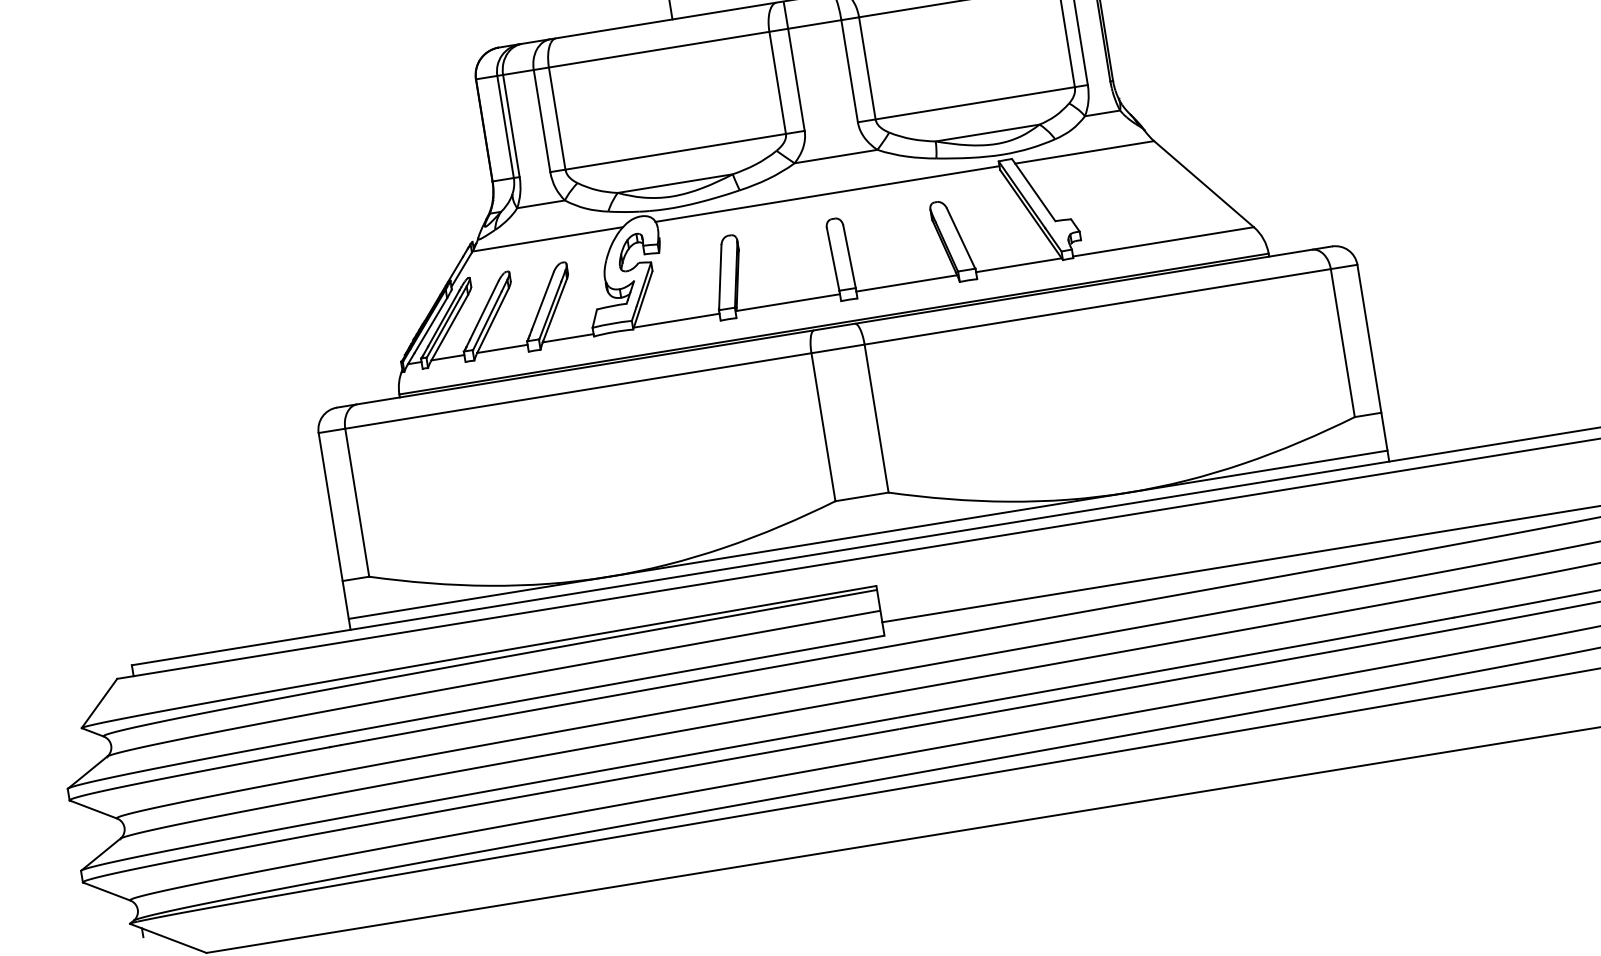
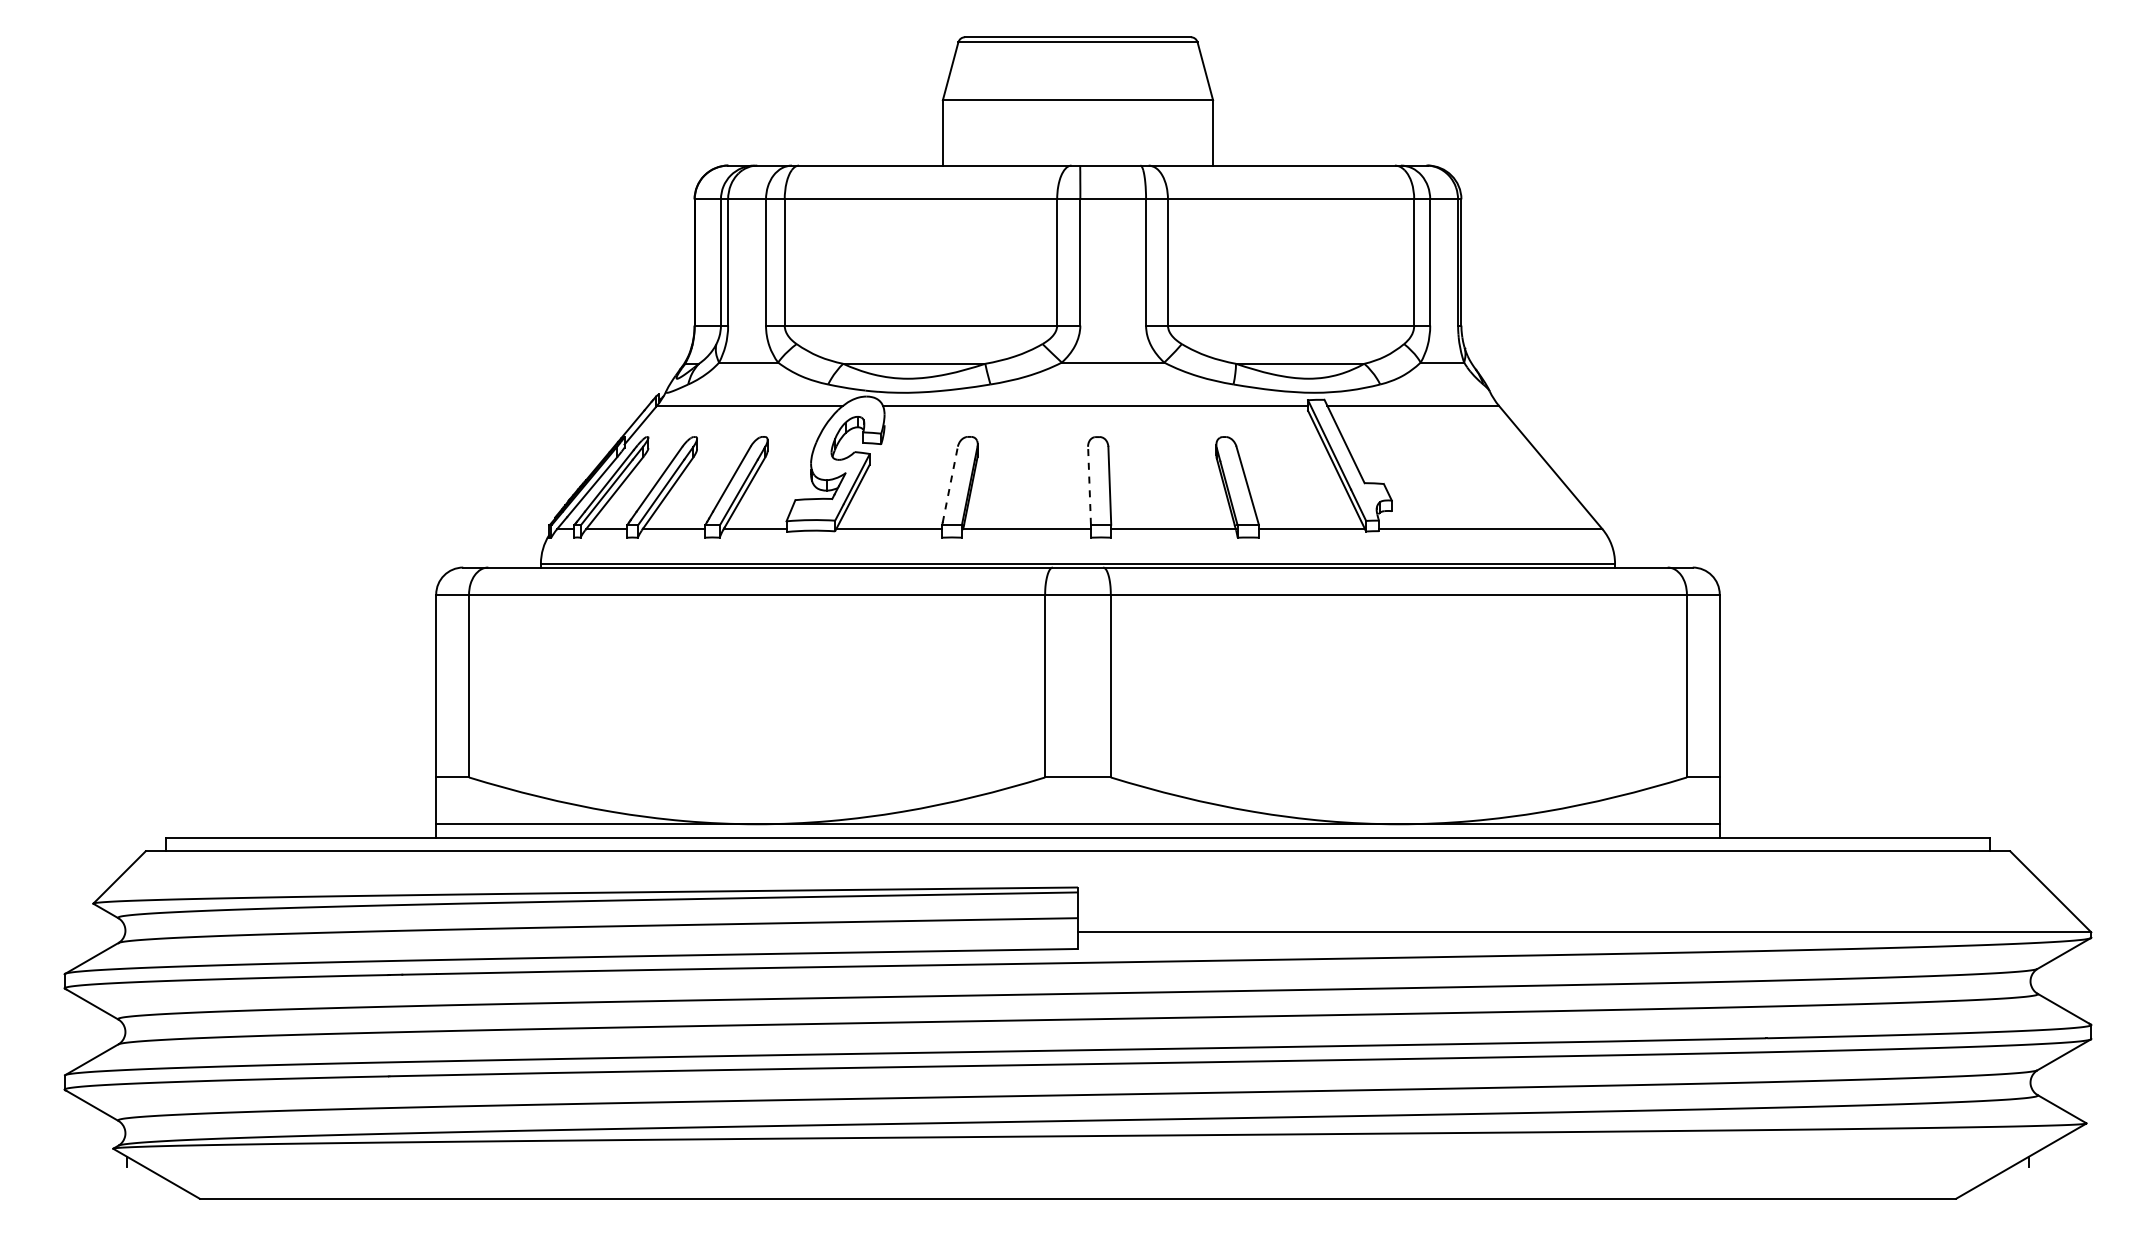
line: (833, 259) -> (1089, 485), solid -> dashed
line: (720, 276) -> (950, 484), solid -> dashed

